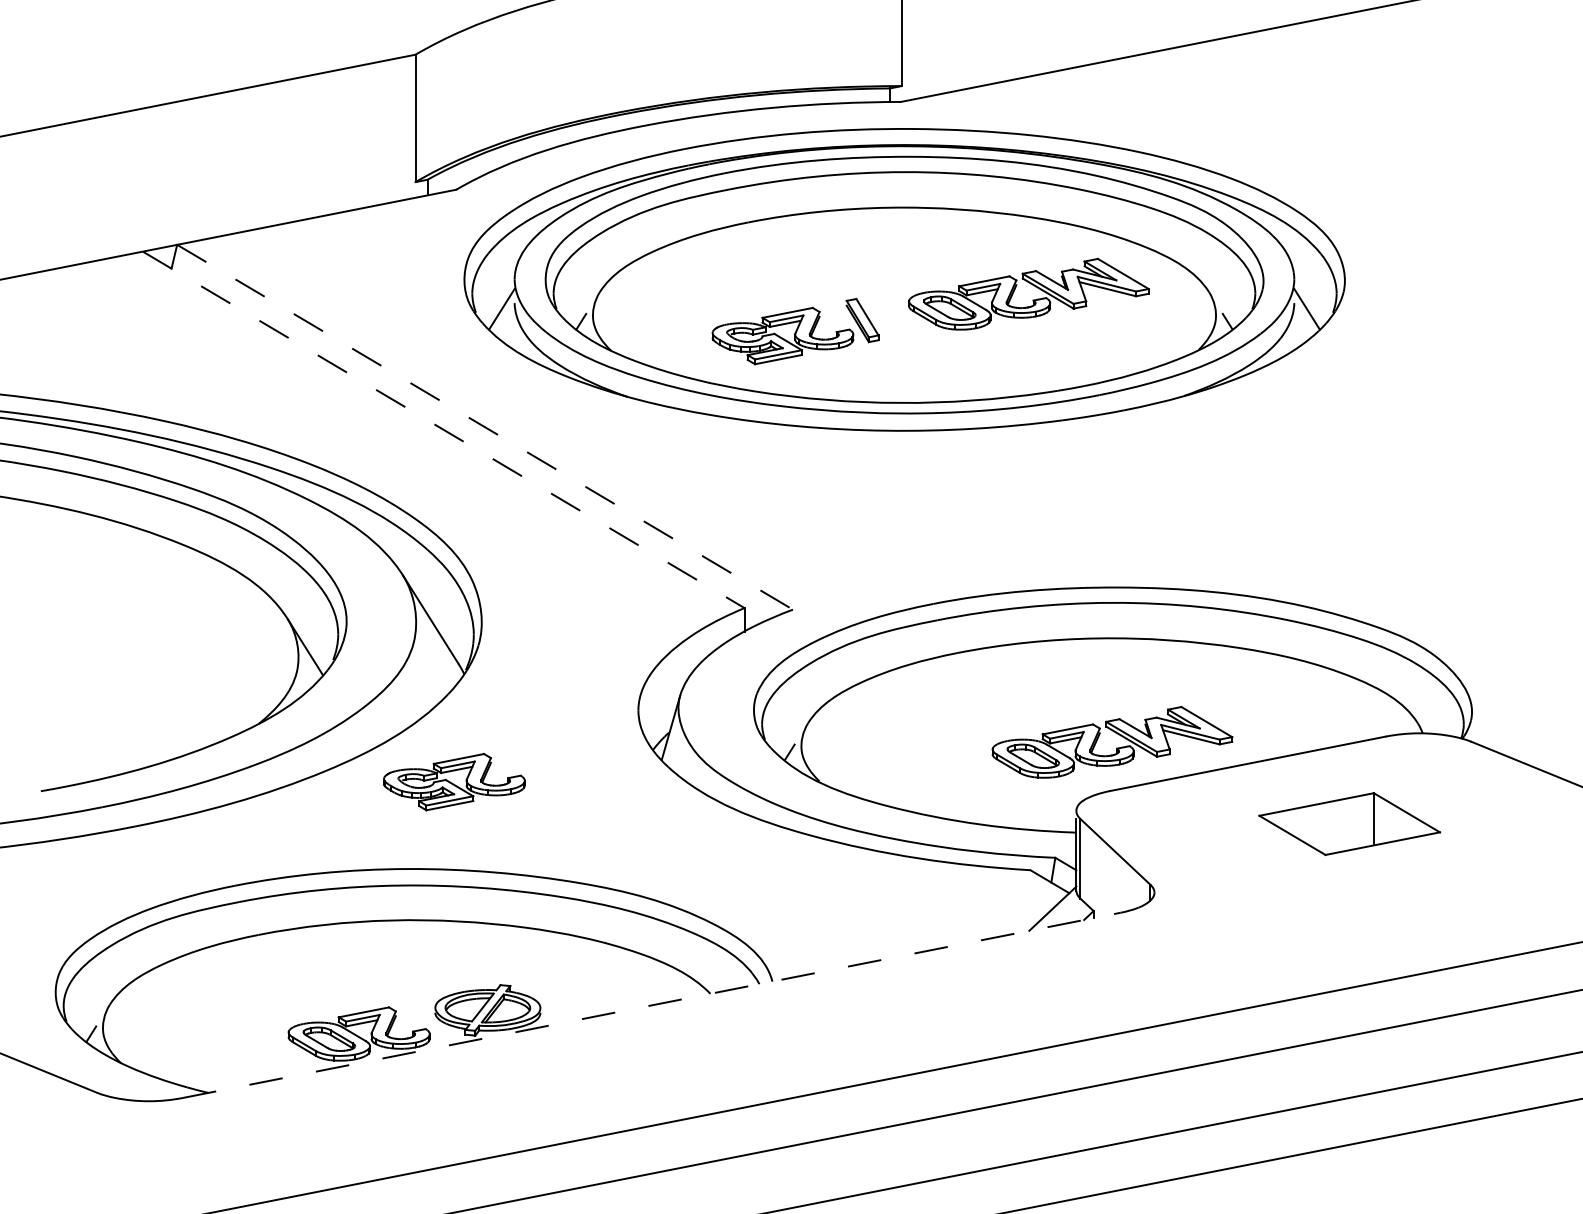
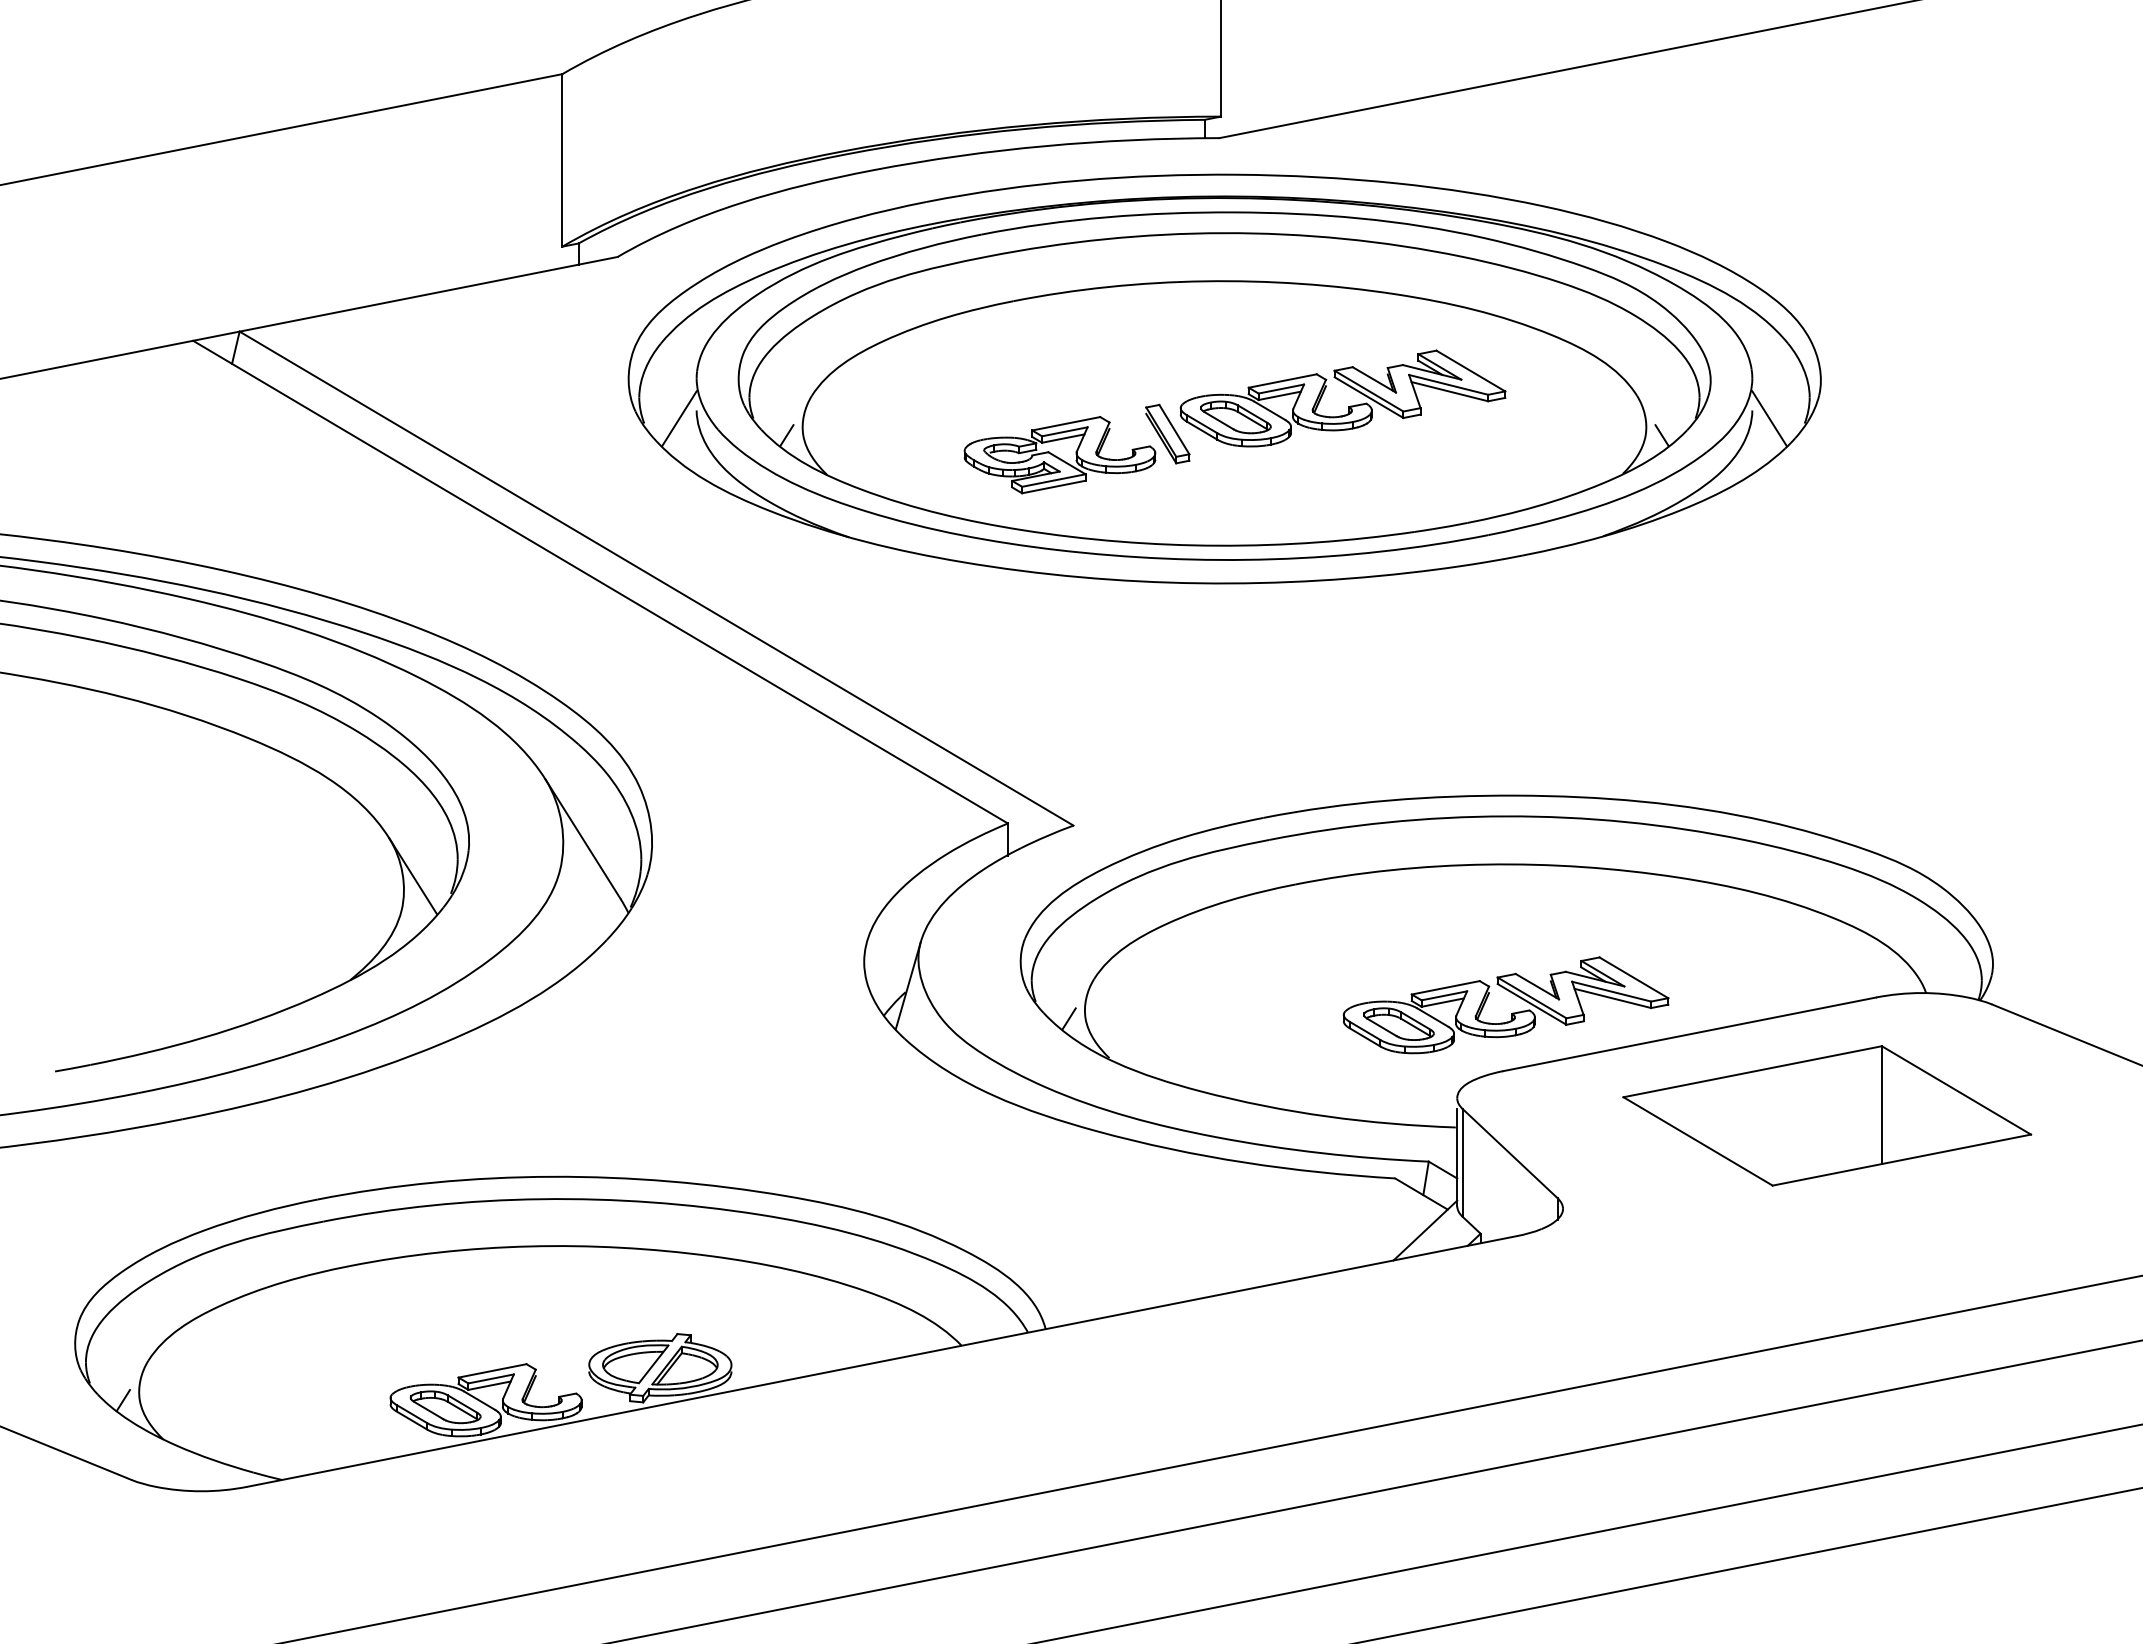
part: (1032, 300) -> (1348, 406), moved
line: (485, 427) -> (656, 578), dashed -> solid
line: (443, 430) -> (600, 582), dashed -> solid
part: (454, 782) -> (614, 1059), removed
part: (1349, 823) -> (1827, 1115), size x1.67
line: (651, 1005) -> (882, 1361), dashed -> solid

